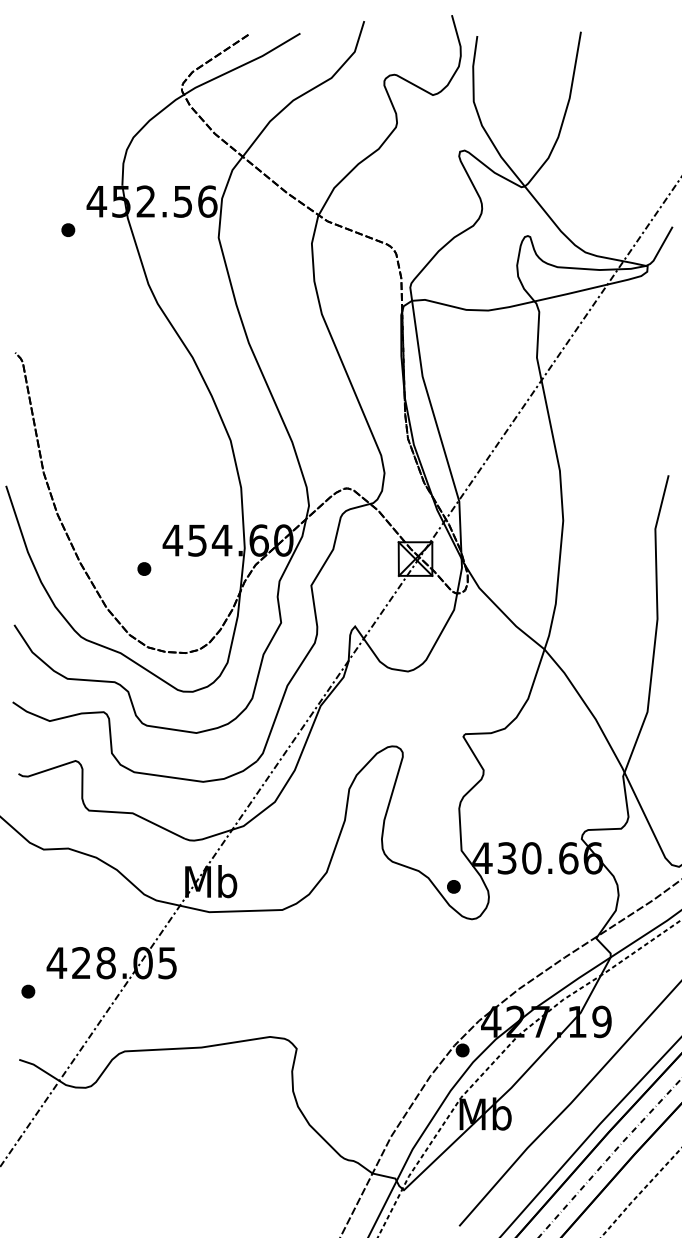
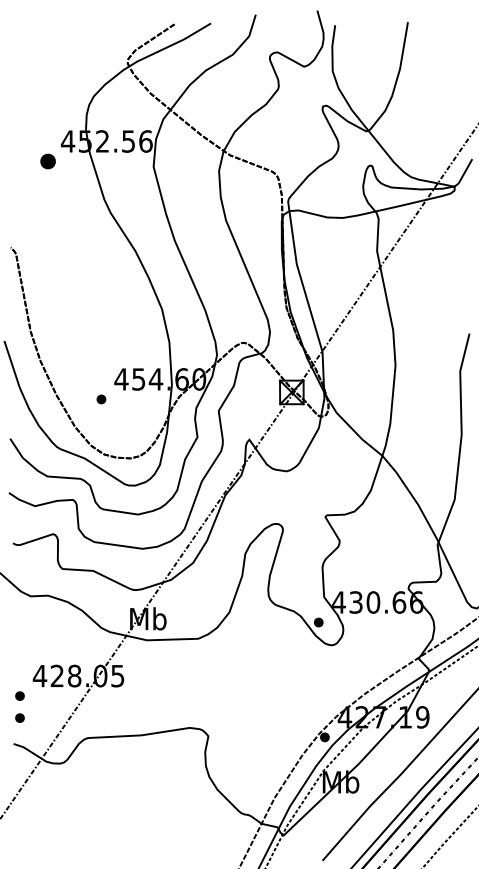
part: (67, 230) -> (47, 161), size x1.6
part: (27, 1022) -> (19, 717), added

